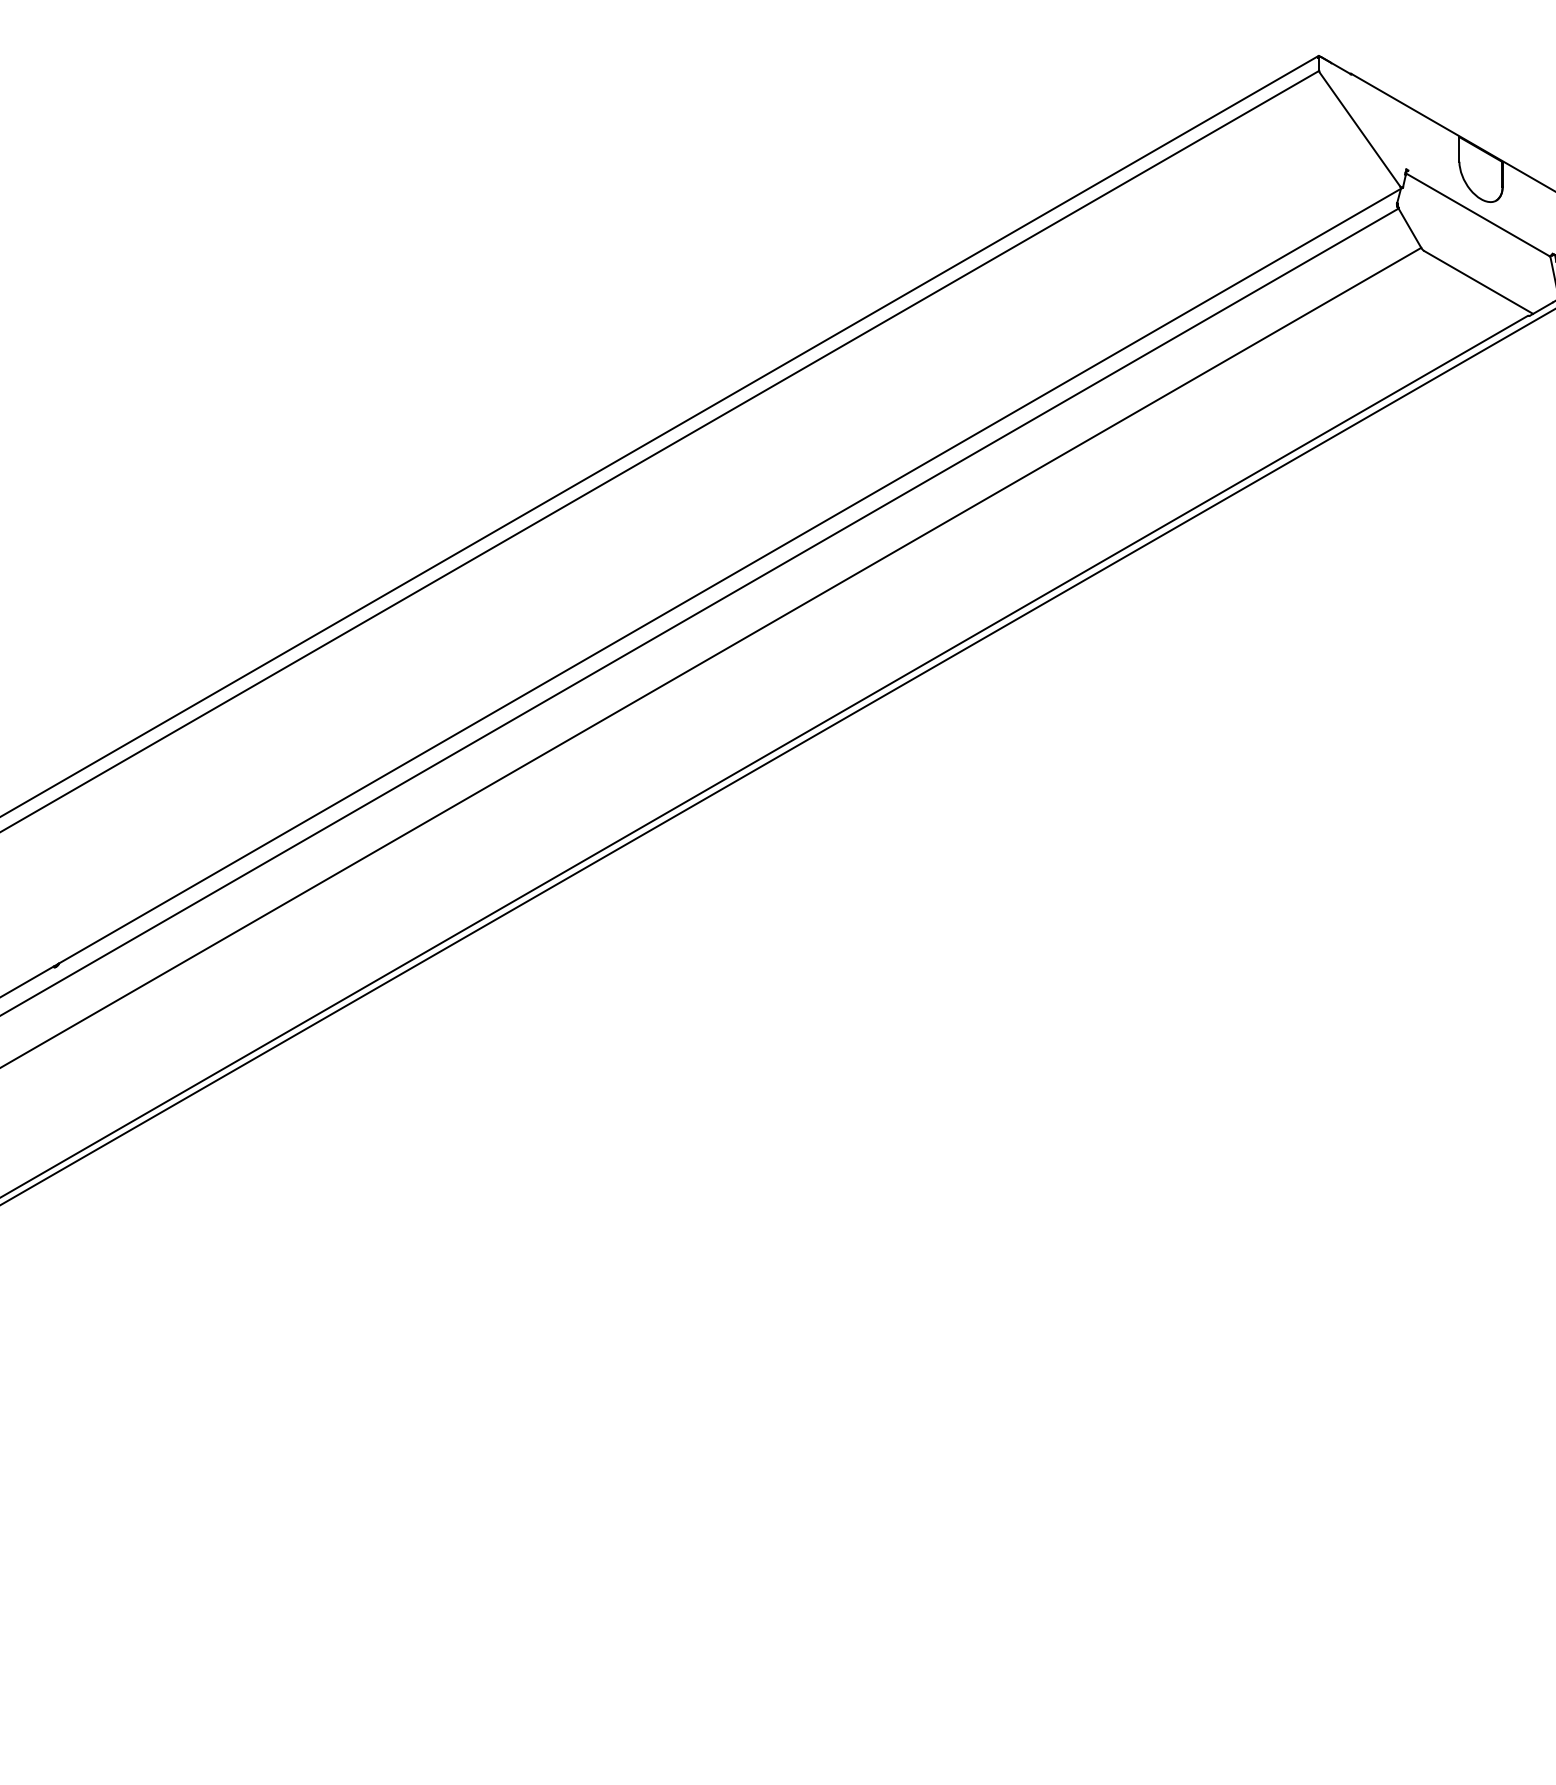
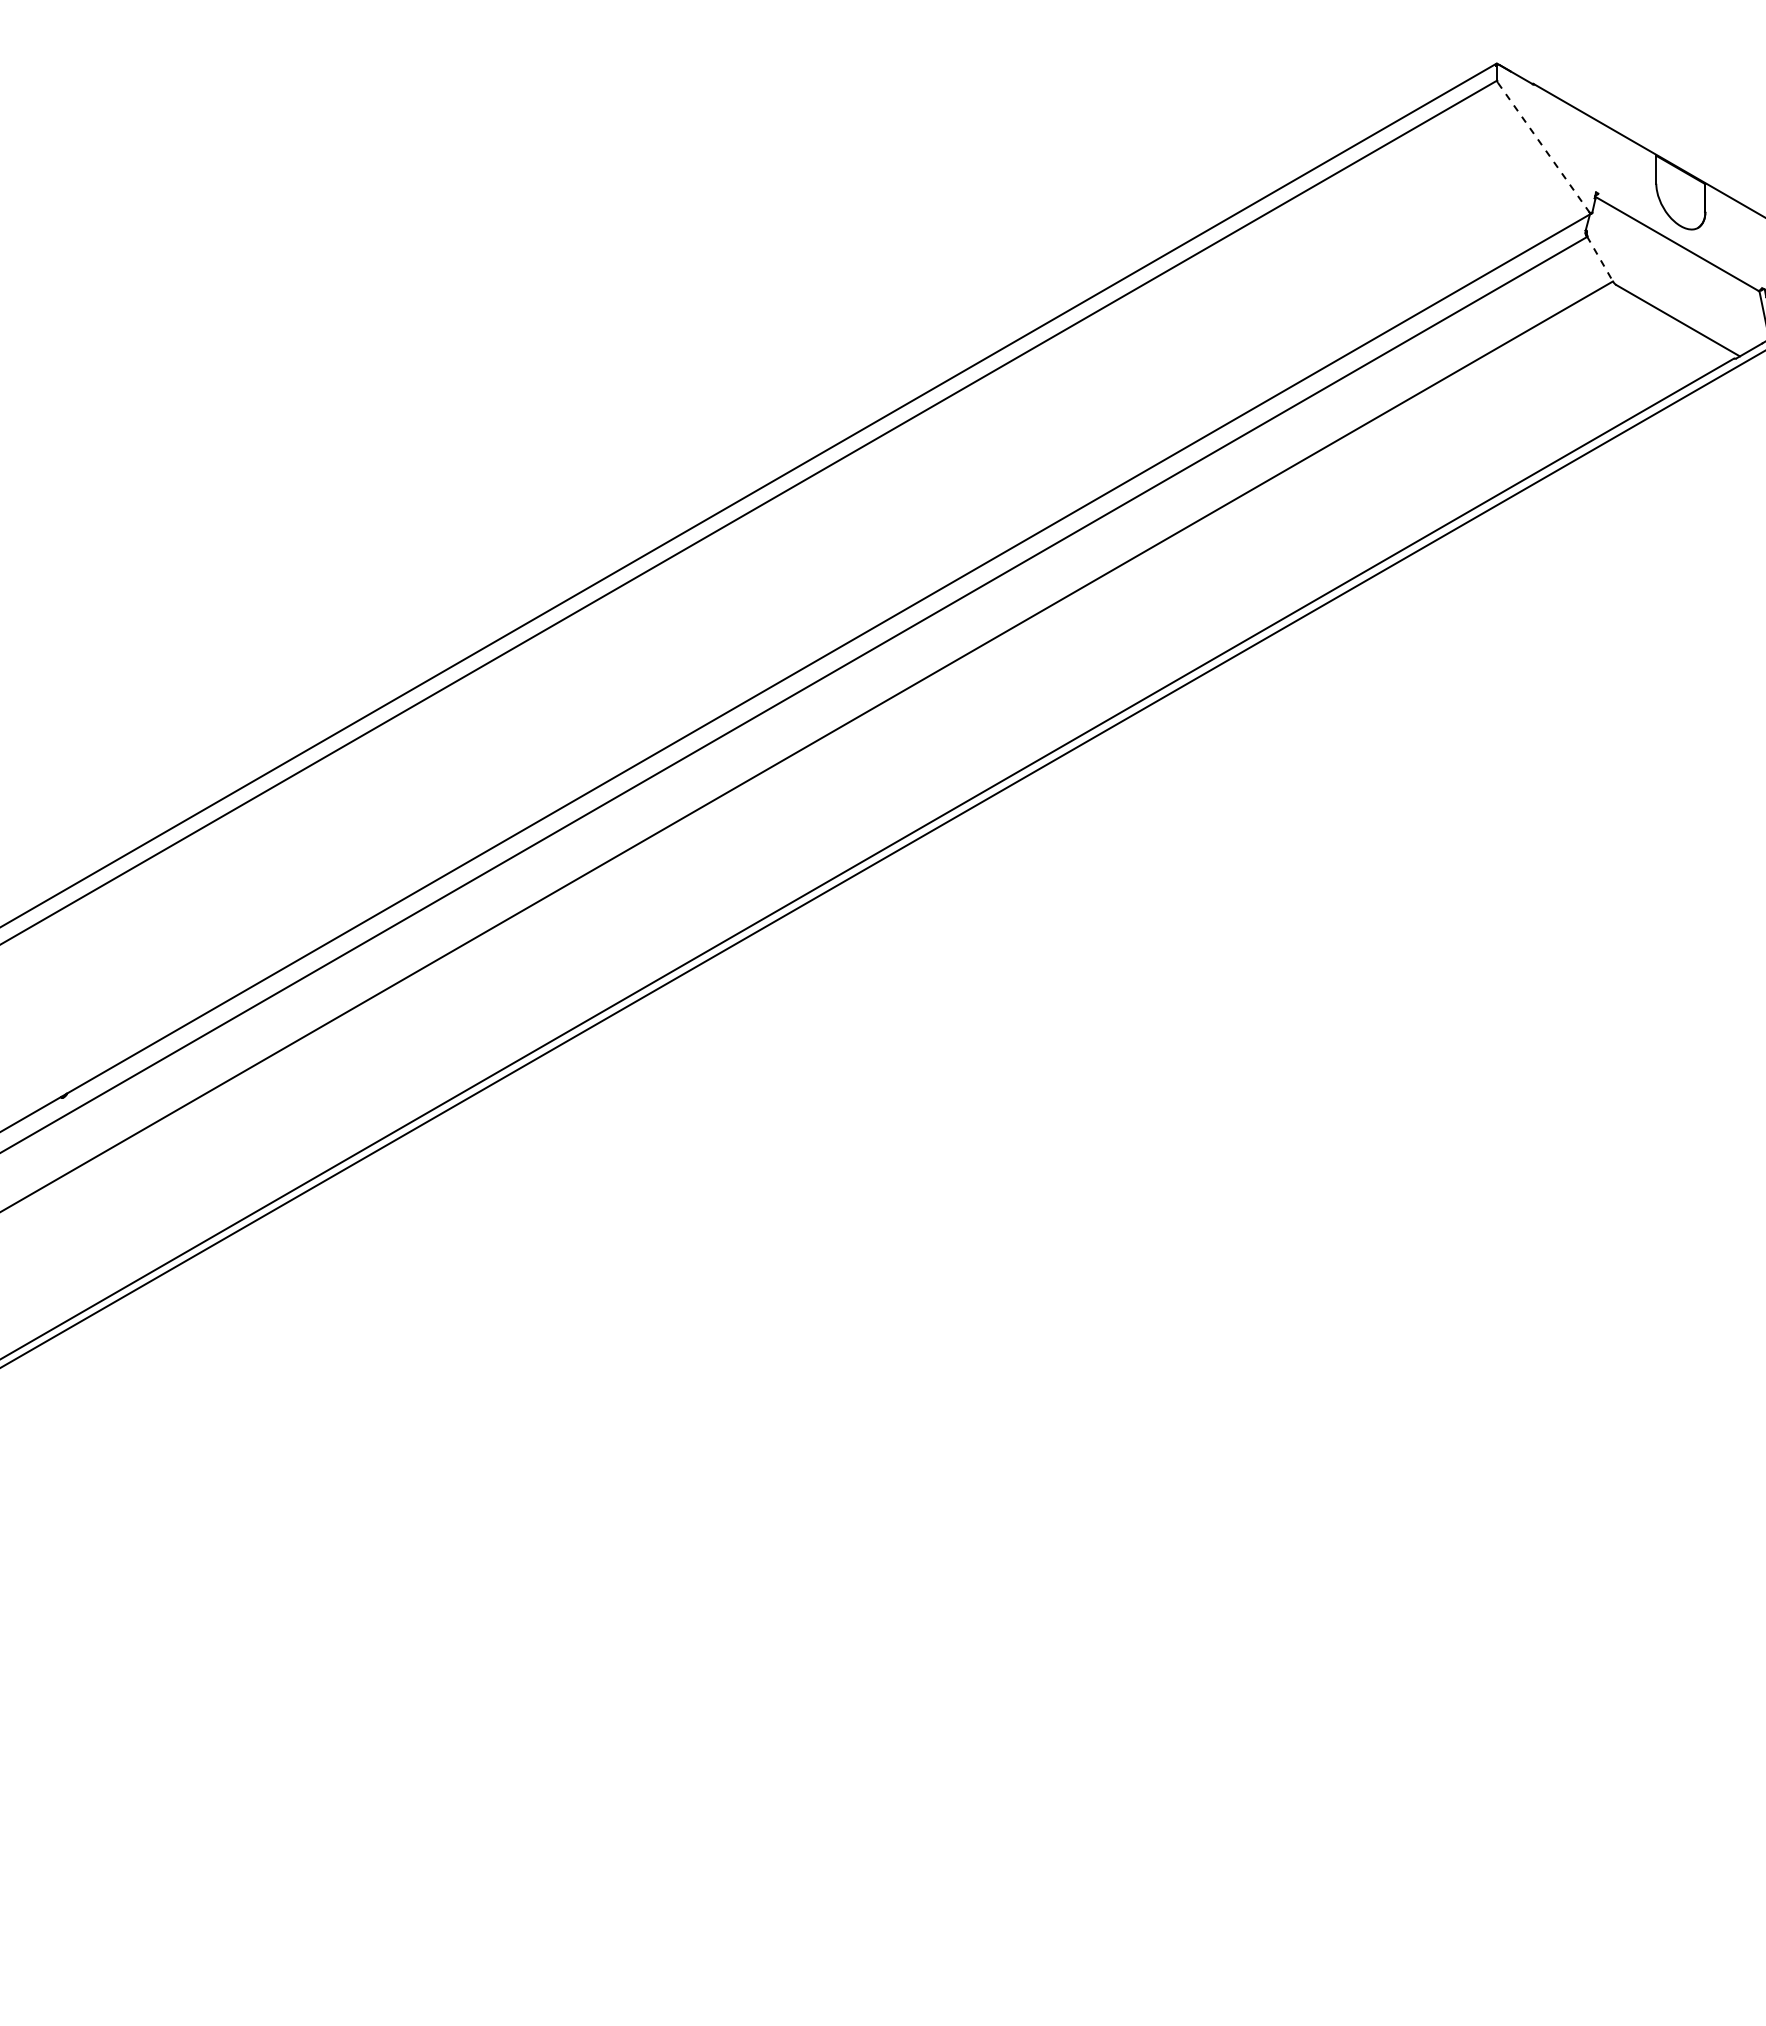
line: (1360, 129) -> (1543, 147), solid -> dashed
line: (1410, 228) -> (1600, 259), solid -> dashed

